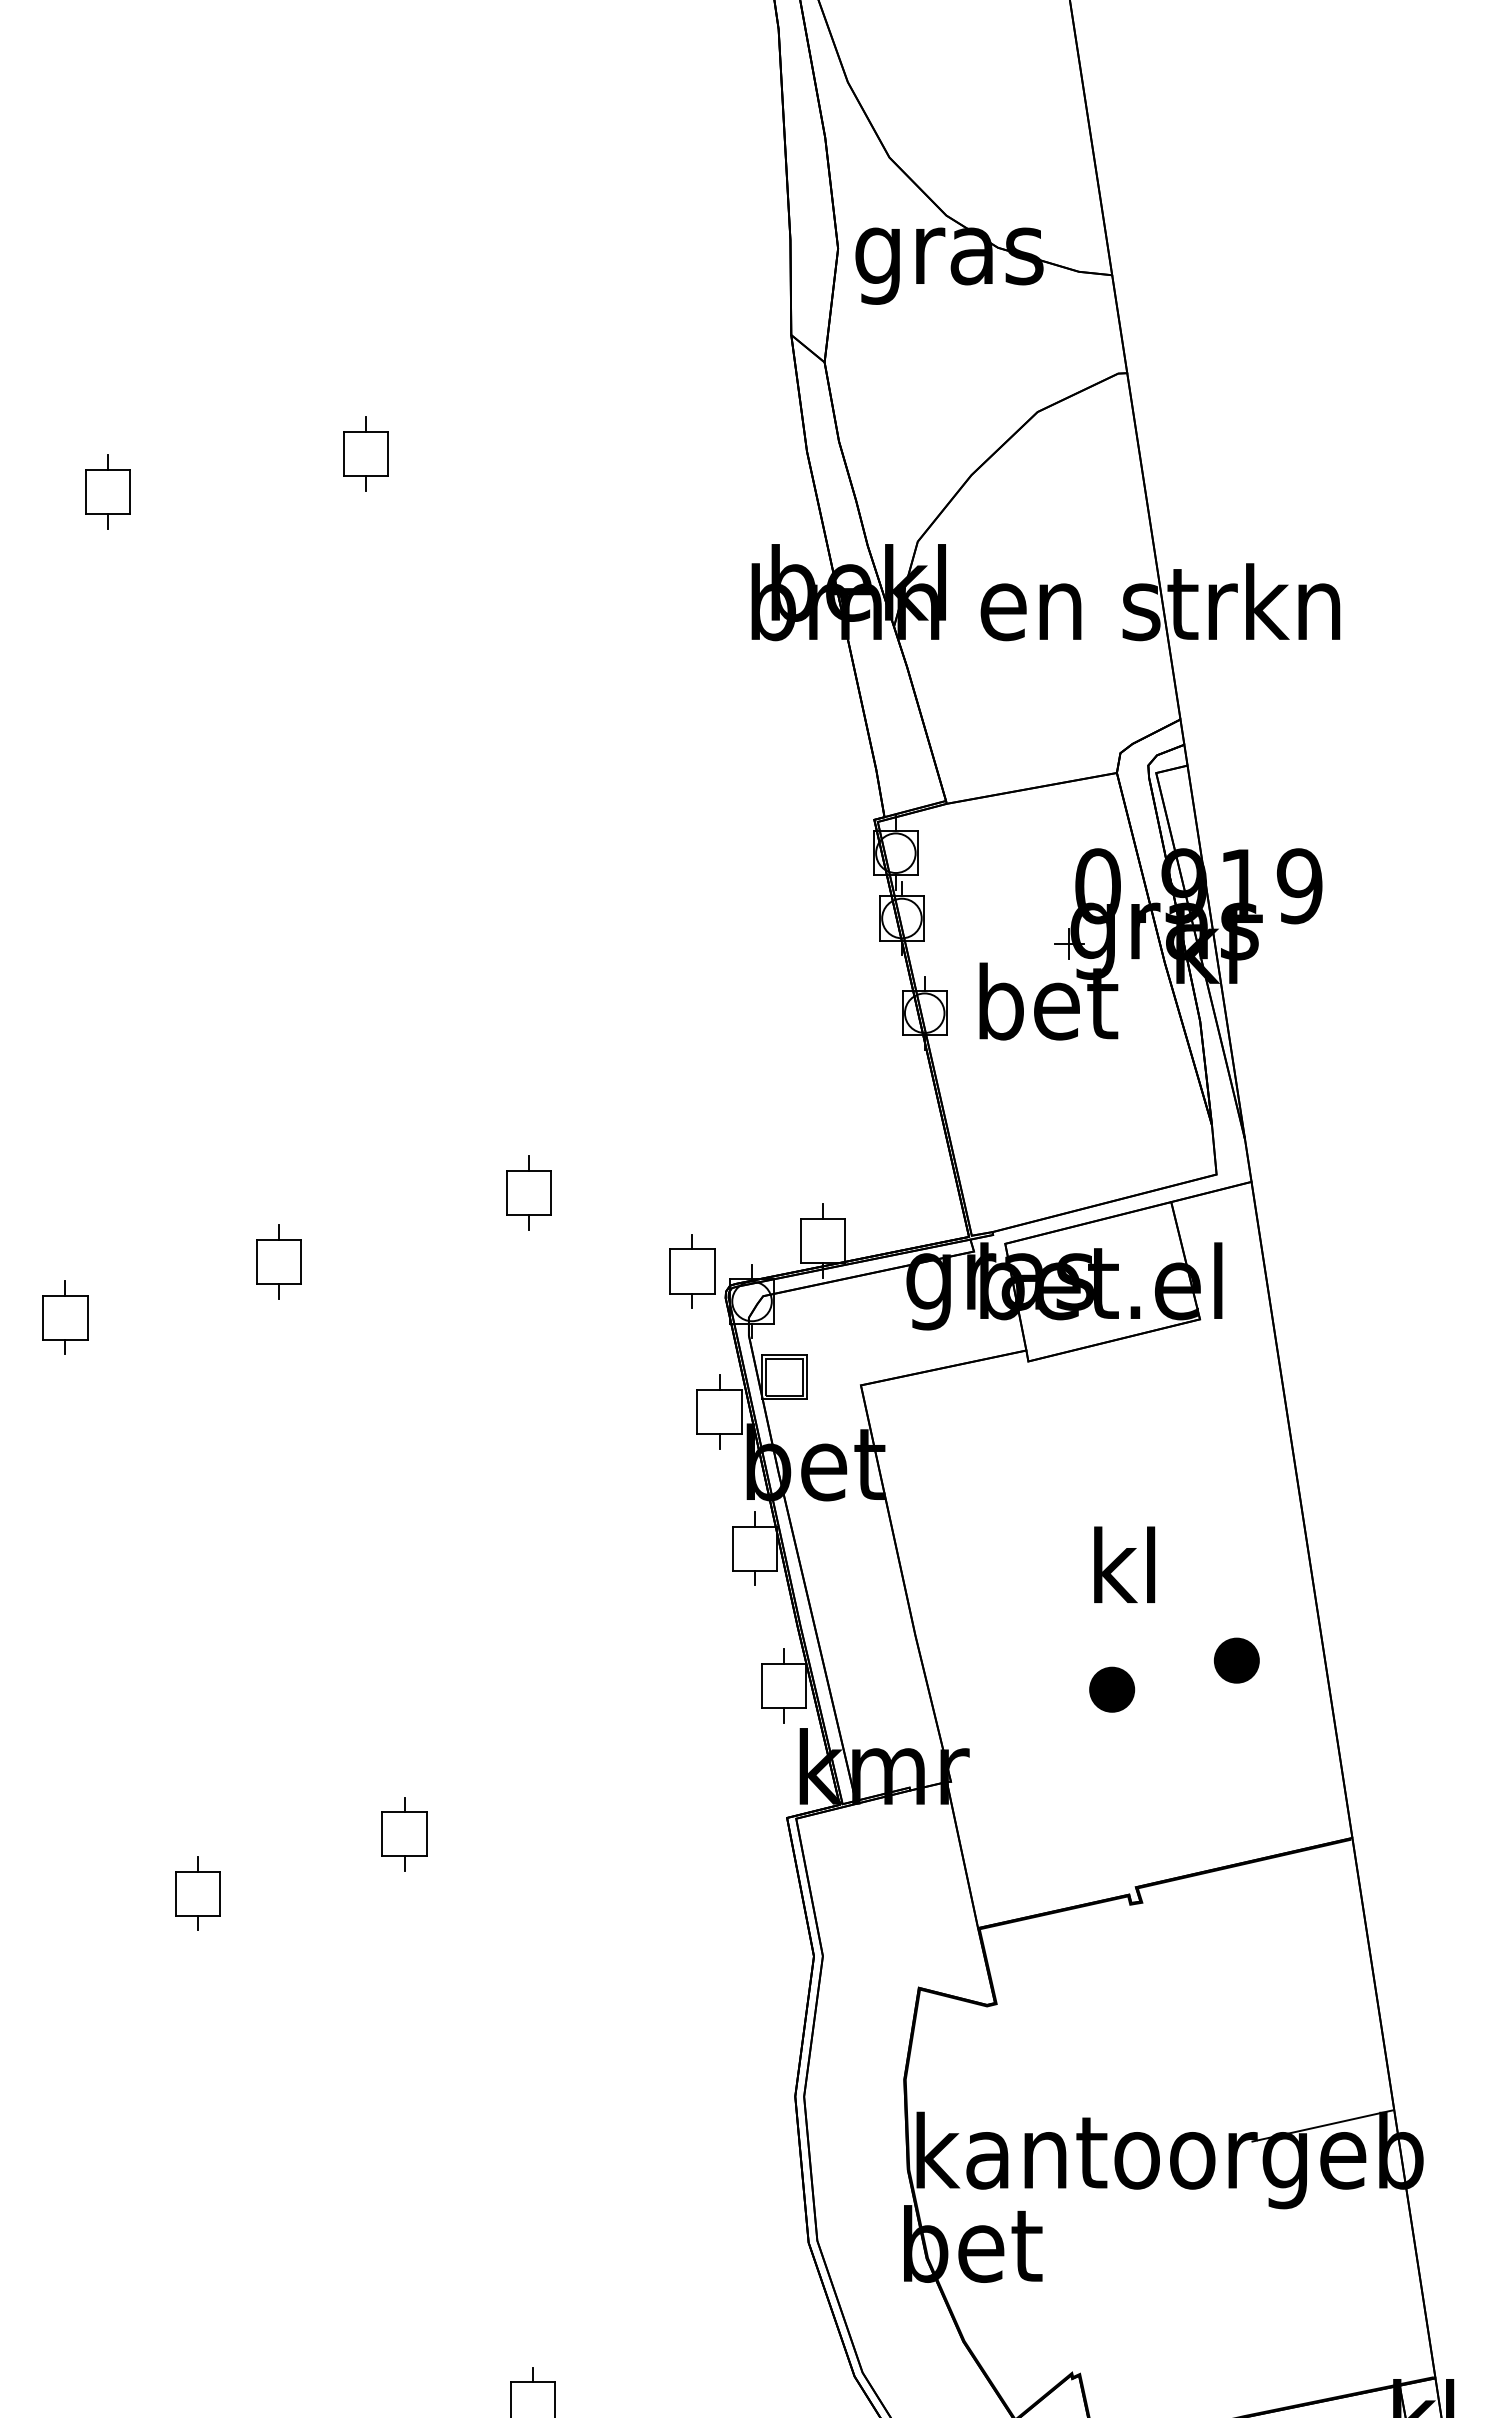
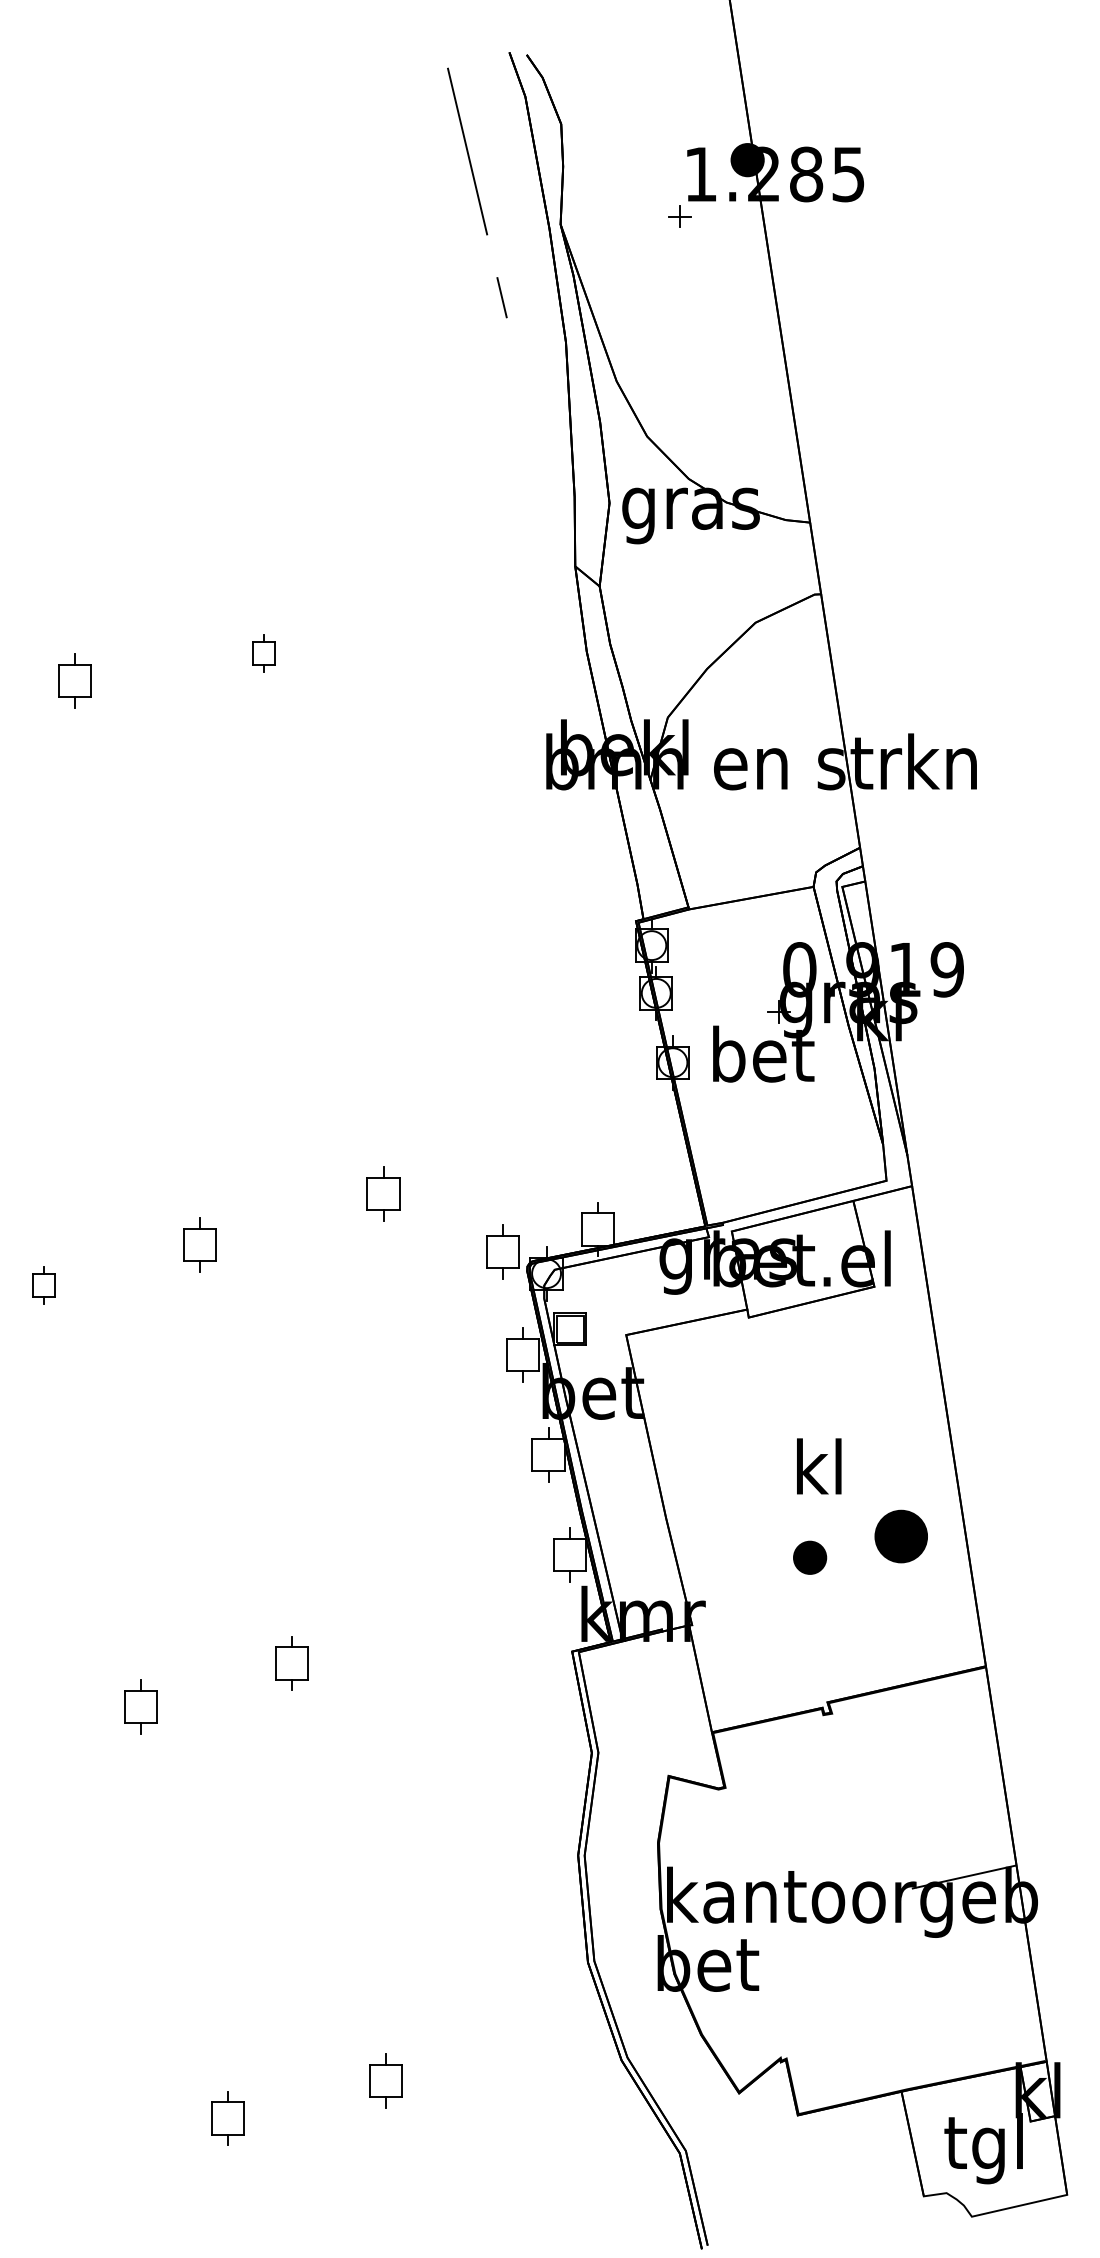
part: (365, 454) -> (263, 653), size x0.7
part: (64, 1317) -> (43, 1285), size x0.7
part: (1237, 1660) -> (901, 1536), size x1.6

